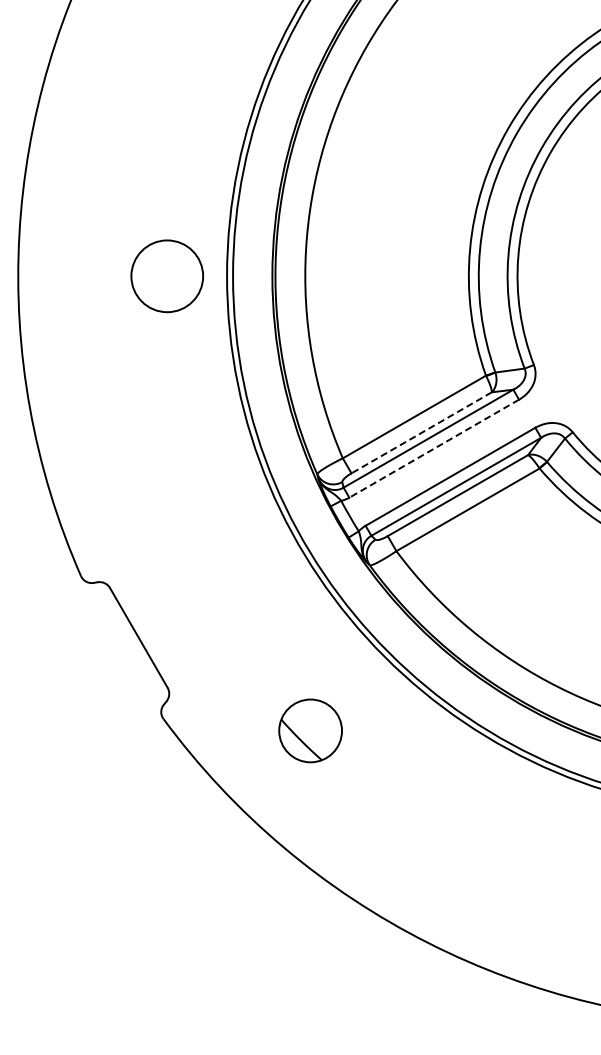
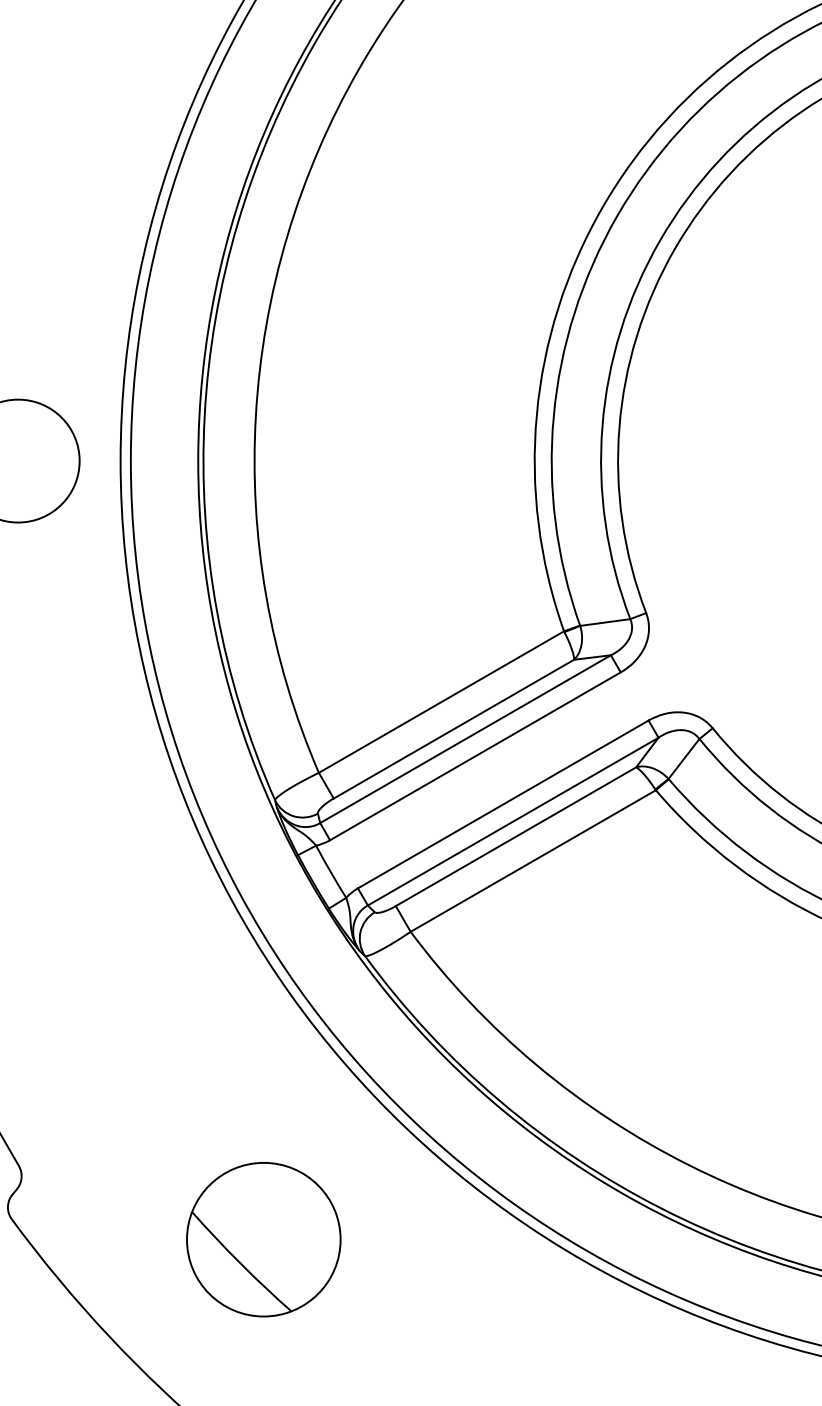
line: (421, 433) -> (453, 730), dashed -> solid
line: (434, 448) -> (475, 755), dashed -> solid
part: (310, 730) -> (263, 1238), size x1.43

